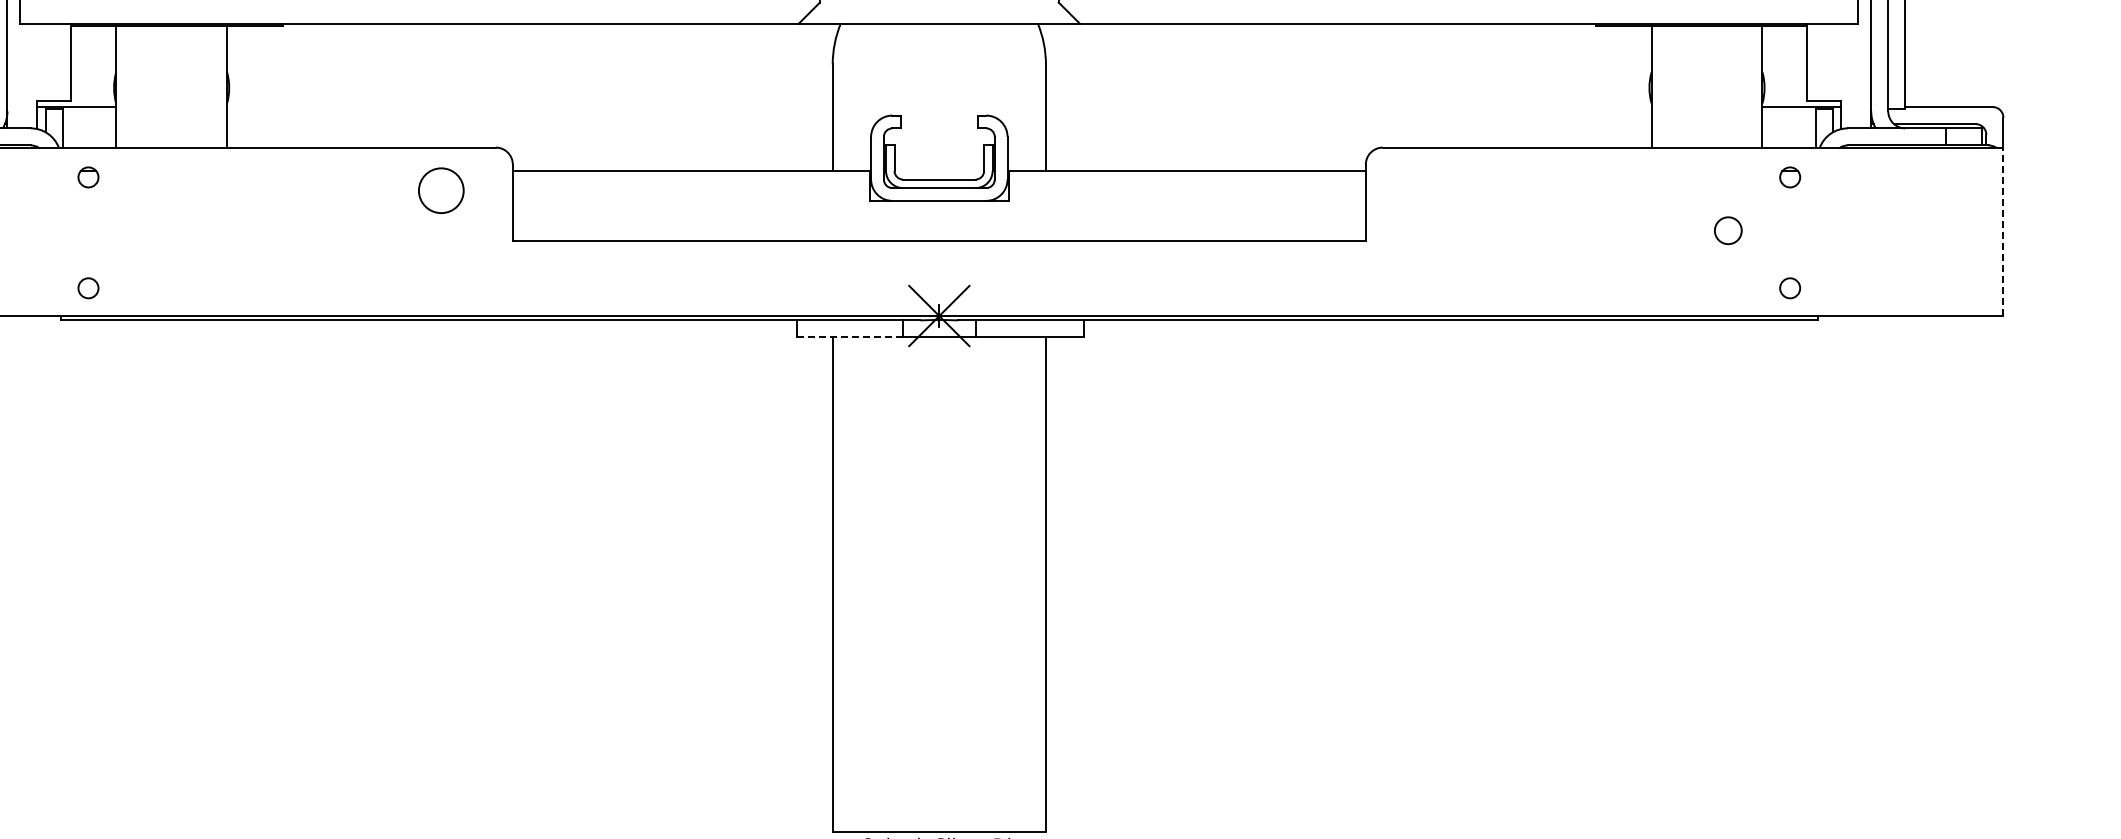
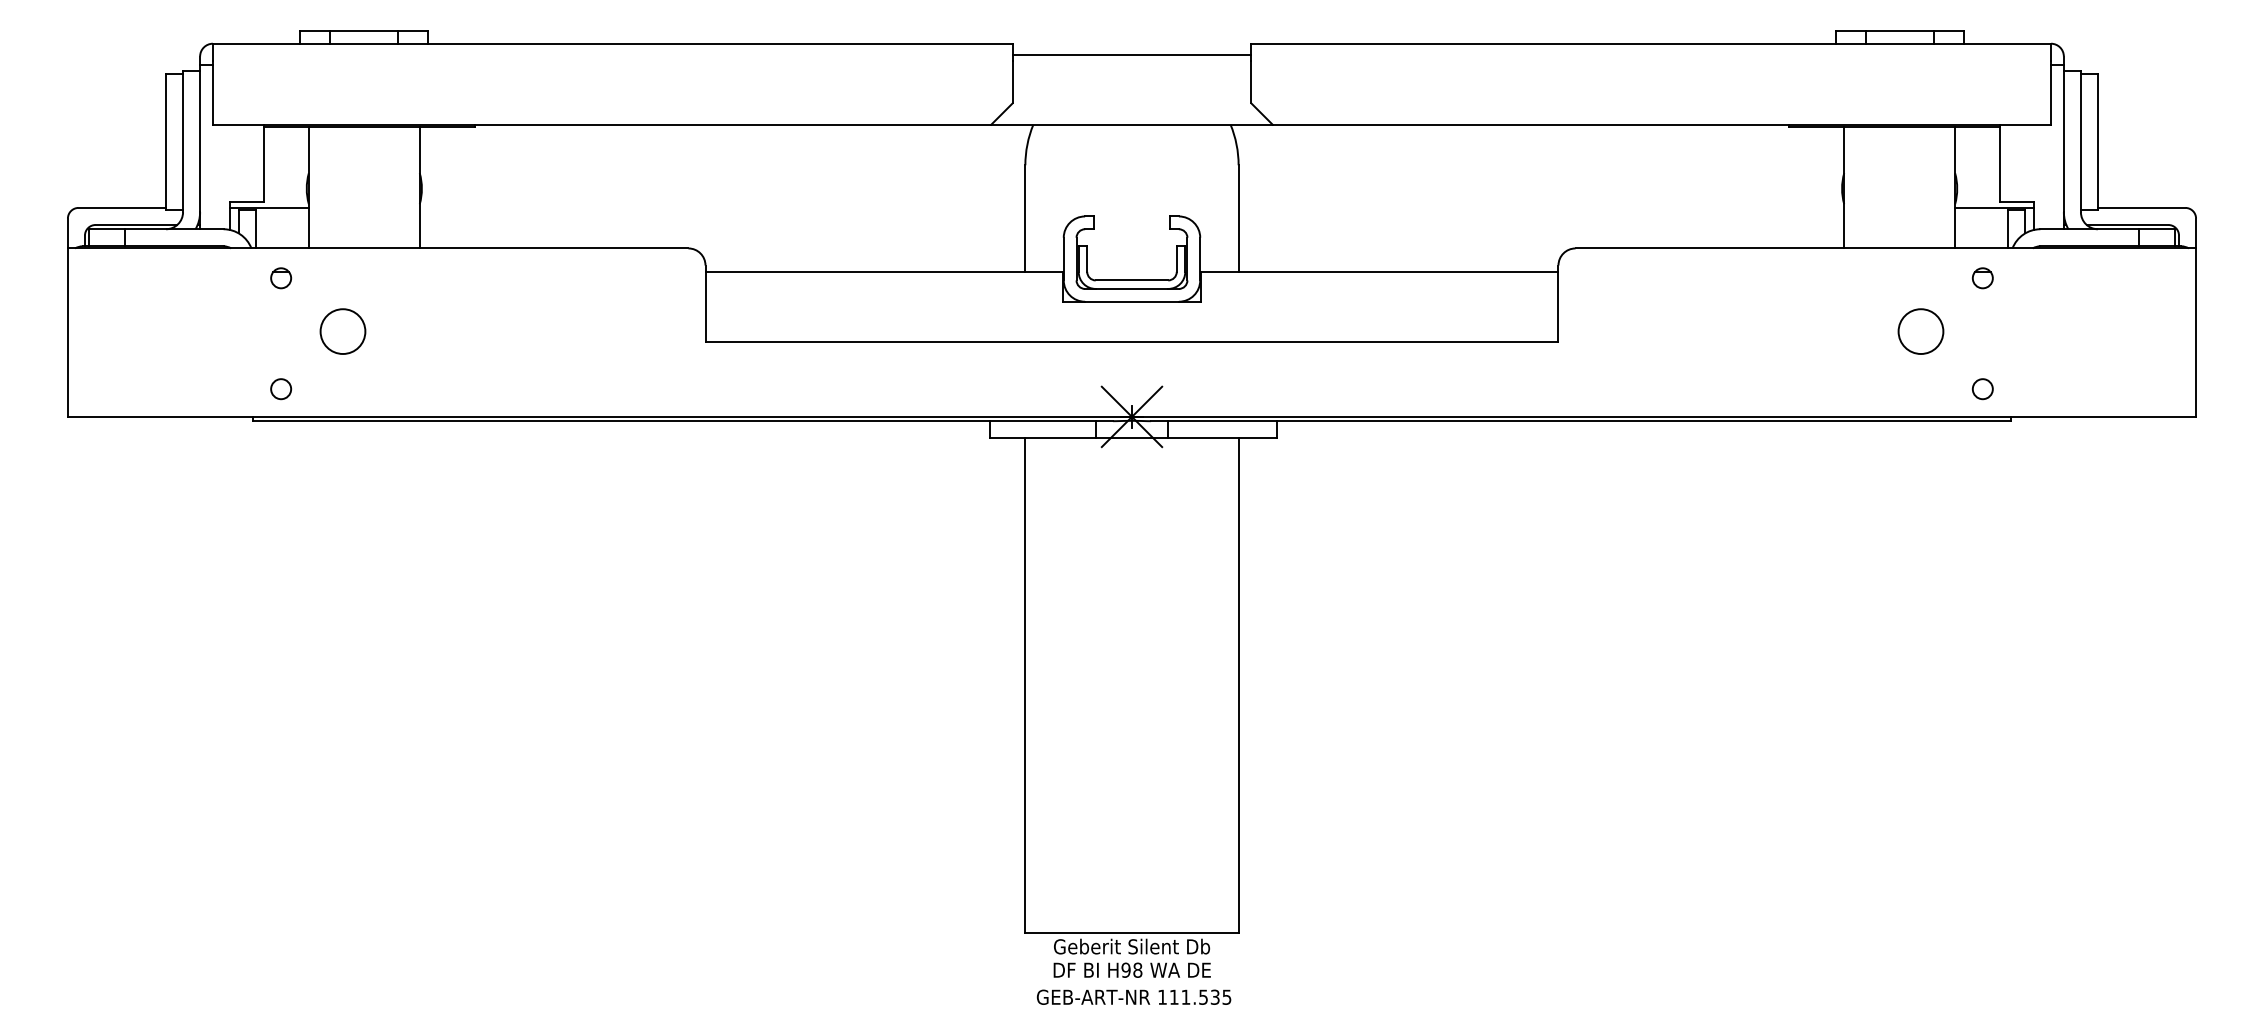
circle: (440, 190) -> (342, 331), moved
circle: (1727, 230) -> (1920, 331), size x1.67
line: (2003, 231) -> (2196, 332), dashed -> solid
line: (849, 337) -> (1042, 438), dashed -> solid

